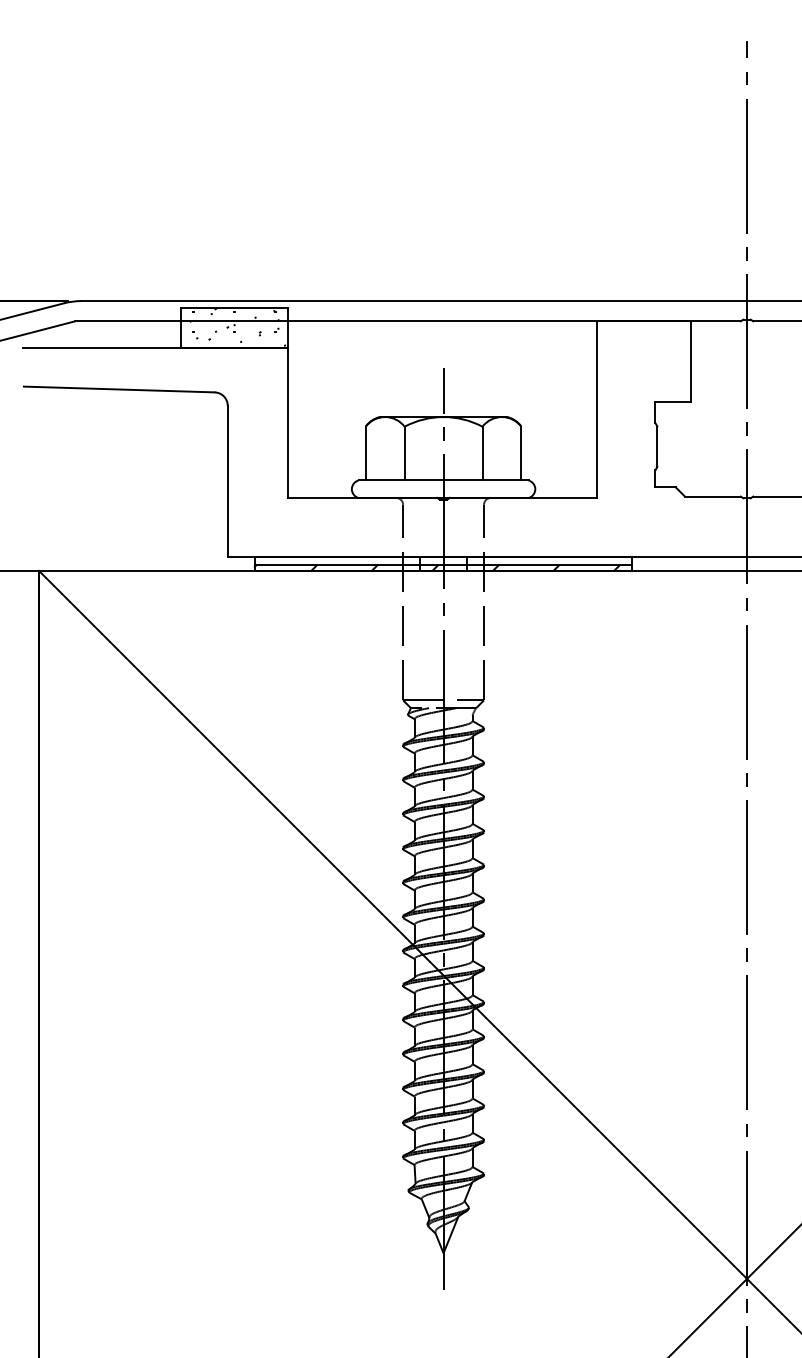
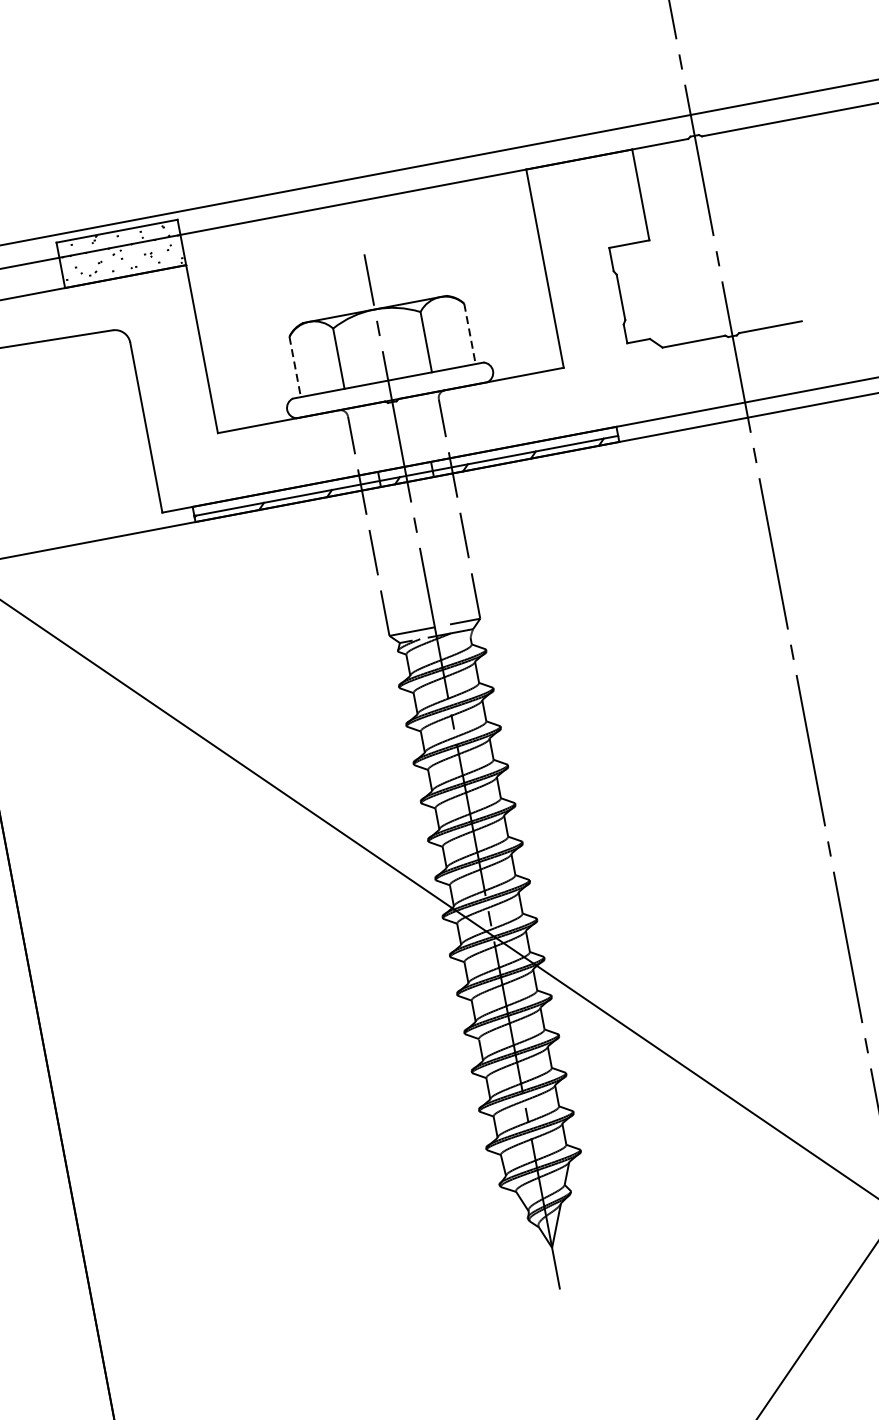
line: (365, 453) -> (294, 366), solid -> dashed
line: (521, 453) -> (469, 333), solid -> dashed

